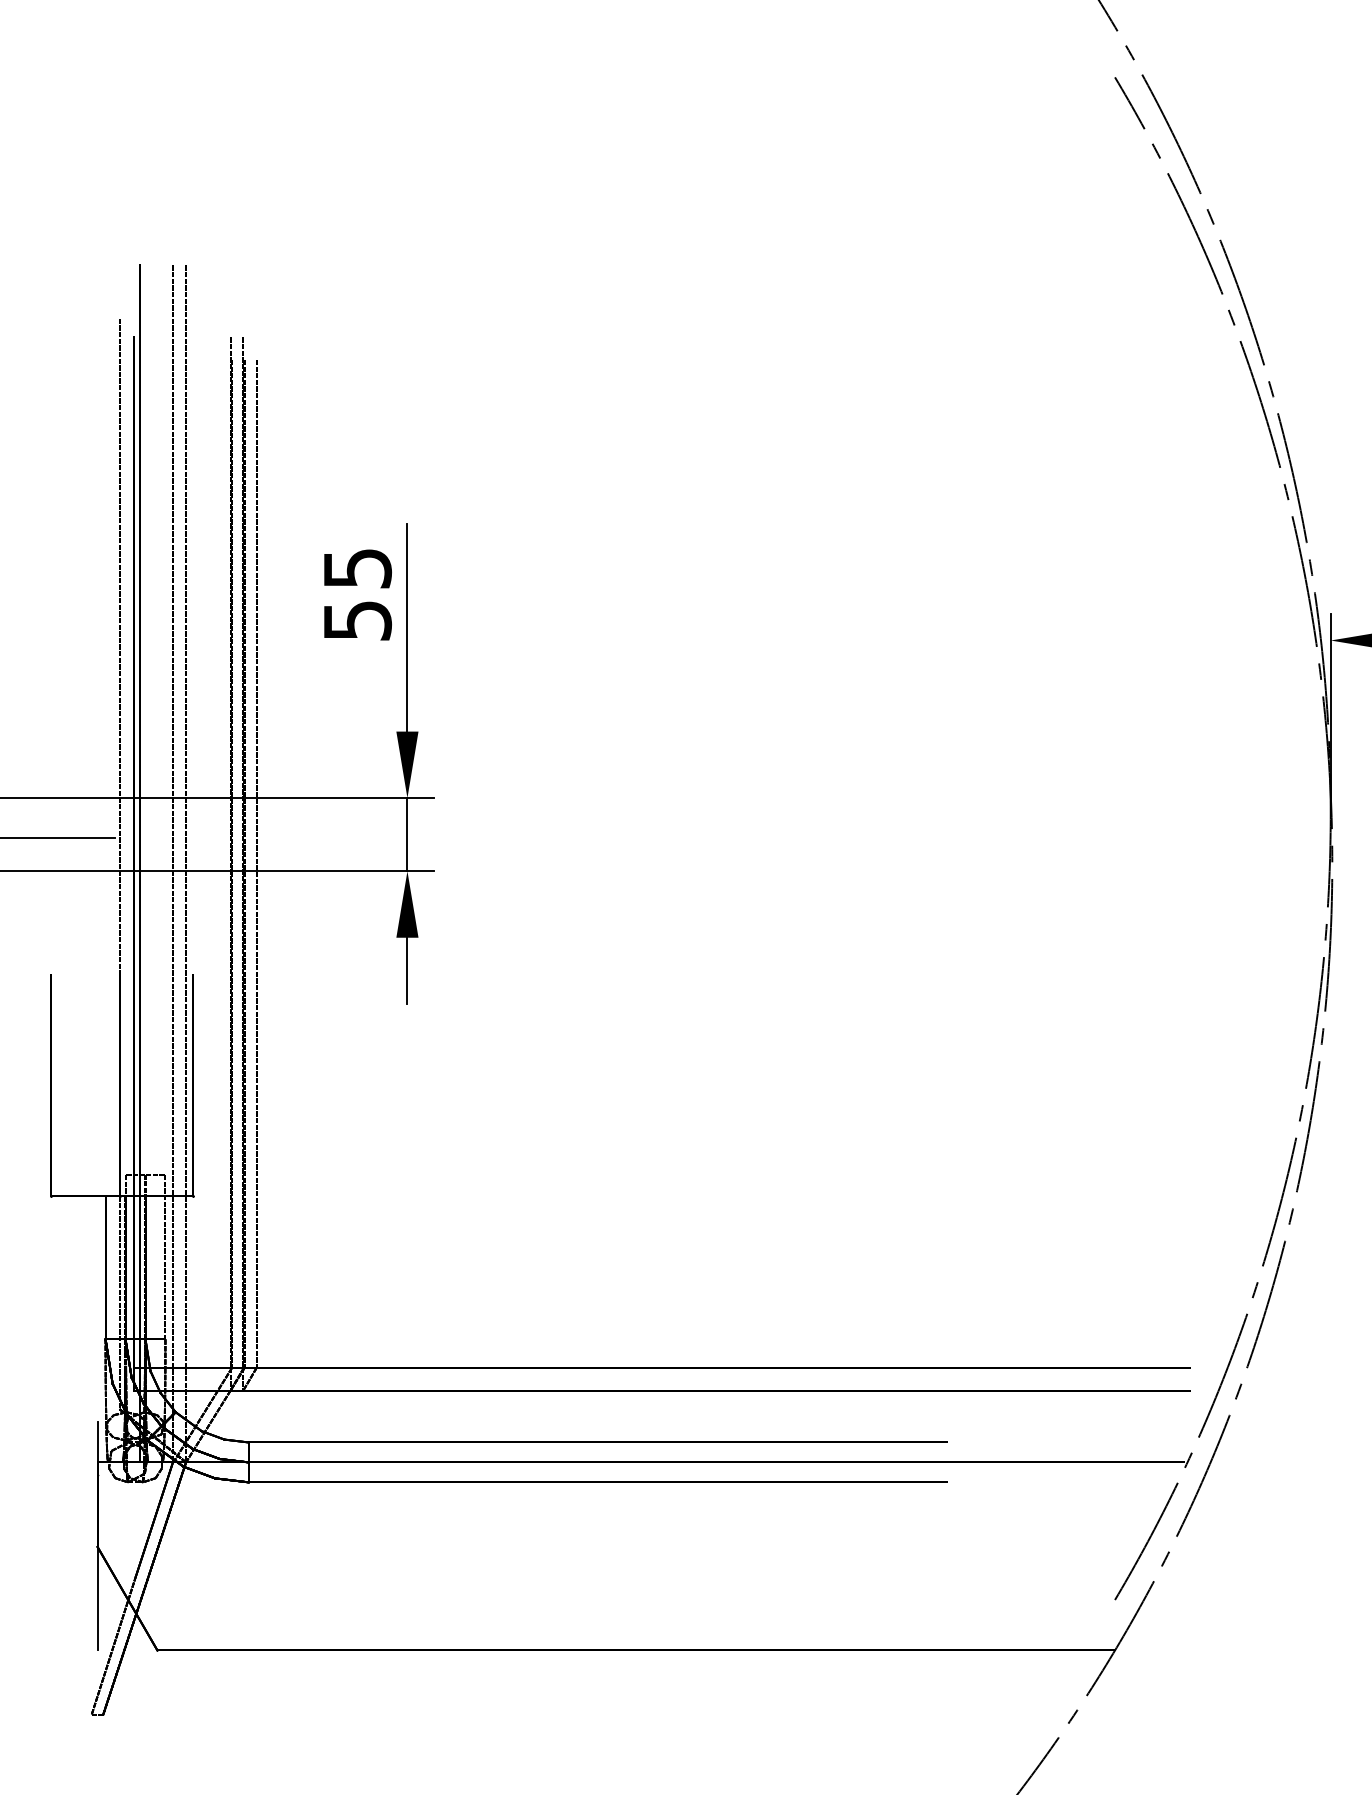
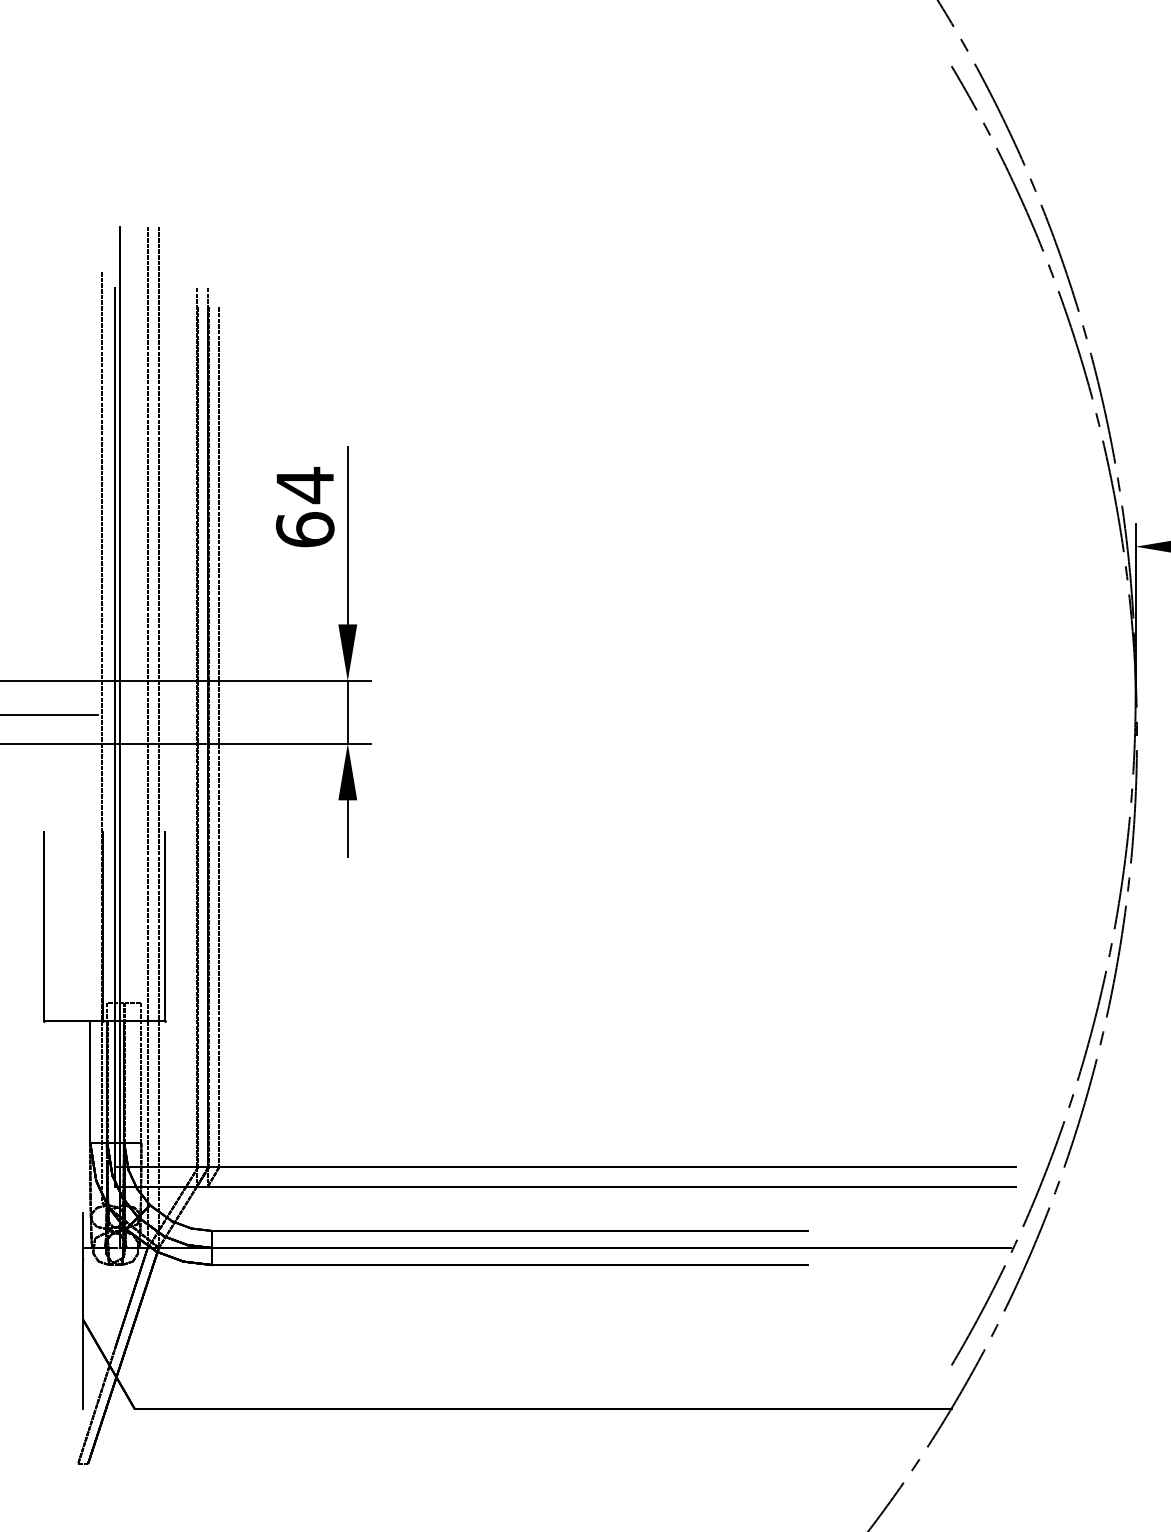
text: (357, 593) -> (305, 506), 55 -> 64

